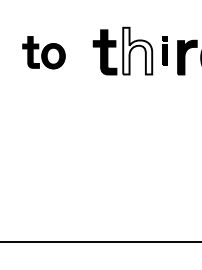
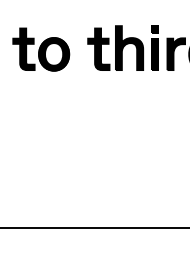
part: (164, 50) -> (154, 47), size x1.67
fill: (137, 51) -> (129, 48), added
part: (44, 52) -> (41, 49), size x1.43

